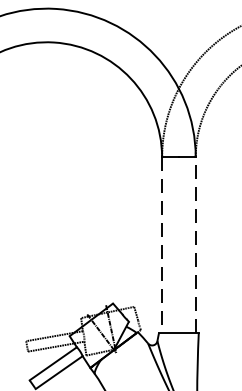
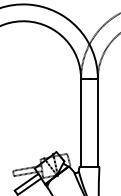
line: (162, 244) -> (81, 122), dashed -> solid
line: (194, 244) -> (97, 122), dashed -> solid

